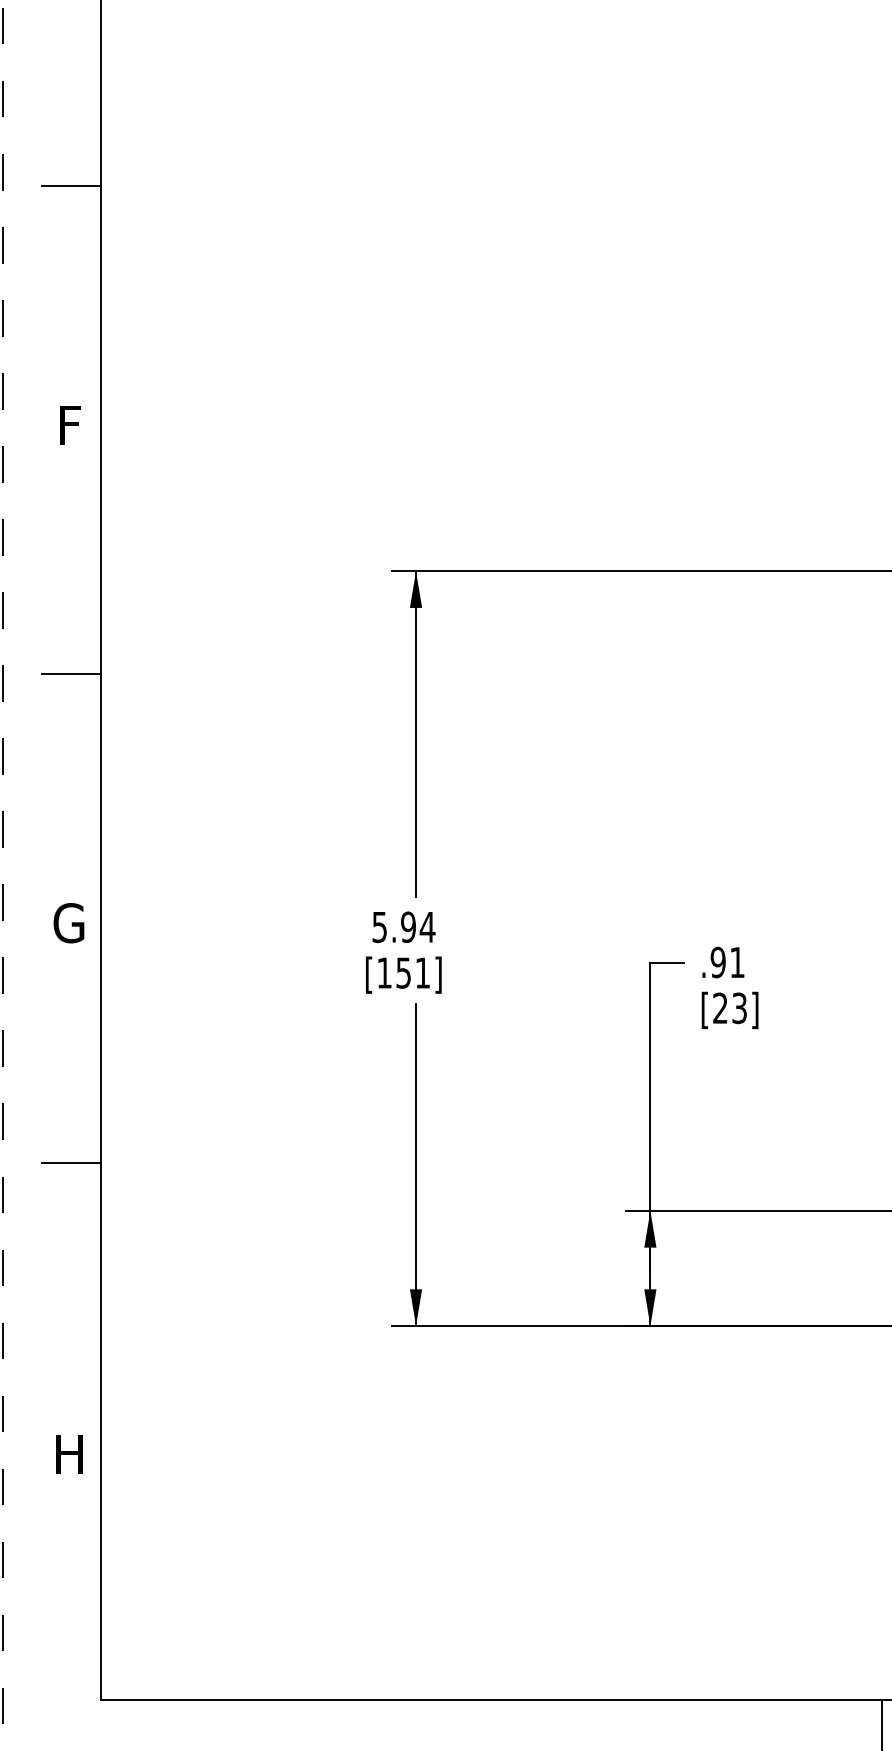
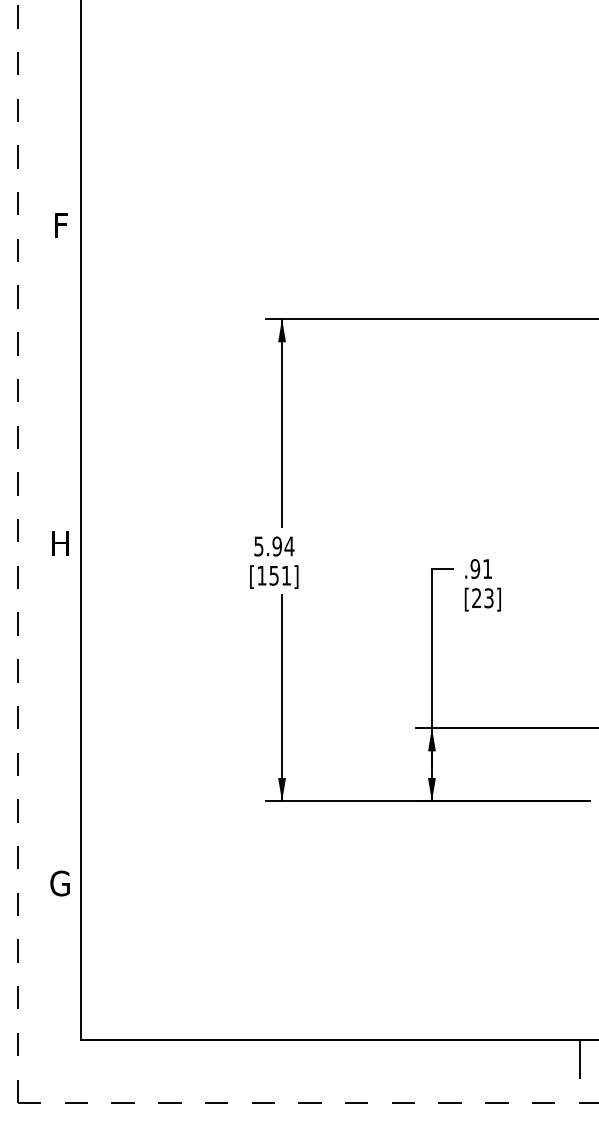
line: (71, 186) -> (61, 72), removed
line: (71, 674) -> (61, 384), removed
text: (67, 922) -> (59, 543), G -> H
line: (71, 1163) -> (61, 697), removed
text: (67, 1454) -> (59, 883), H -> G

